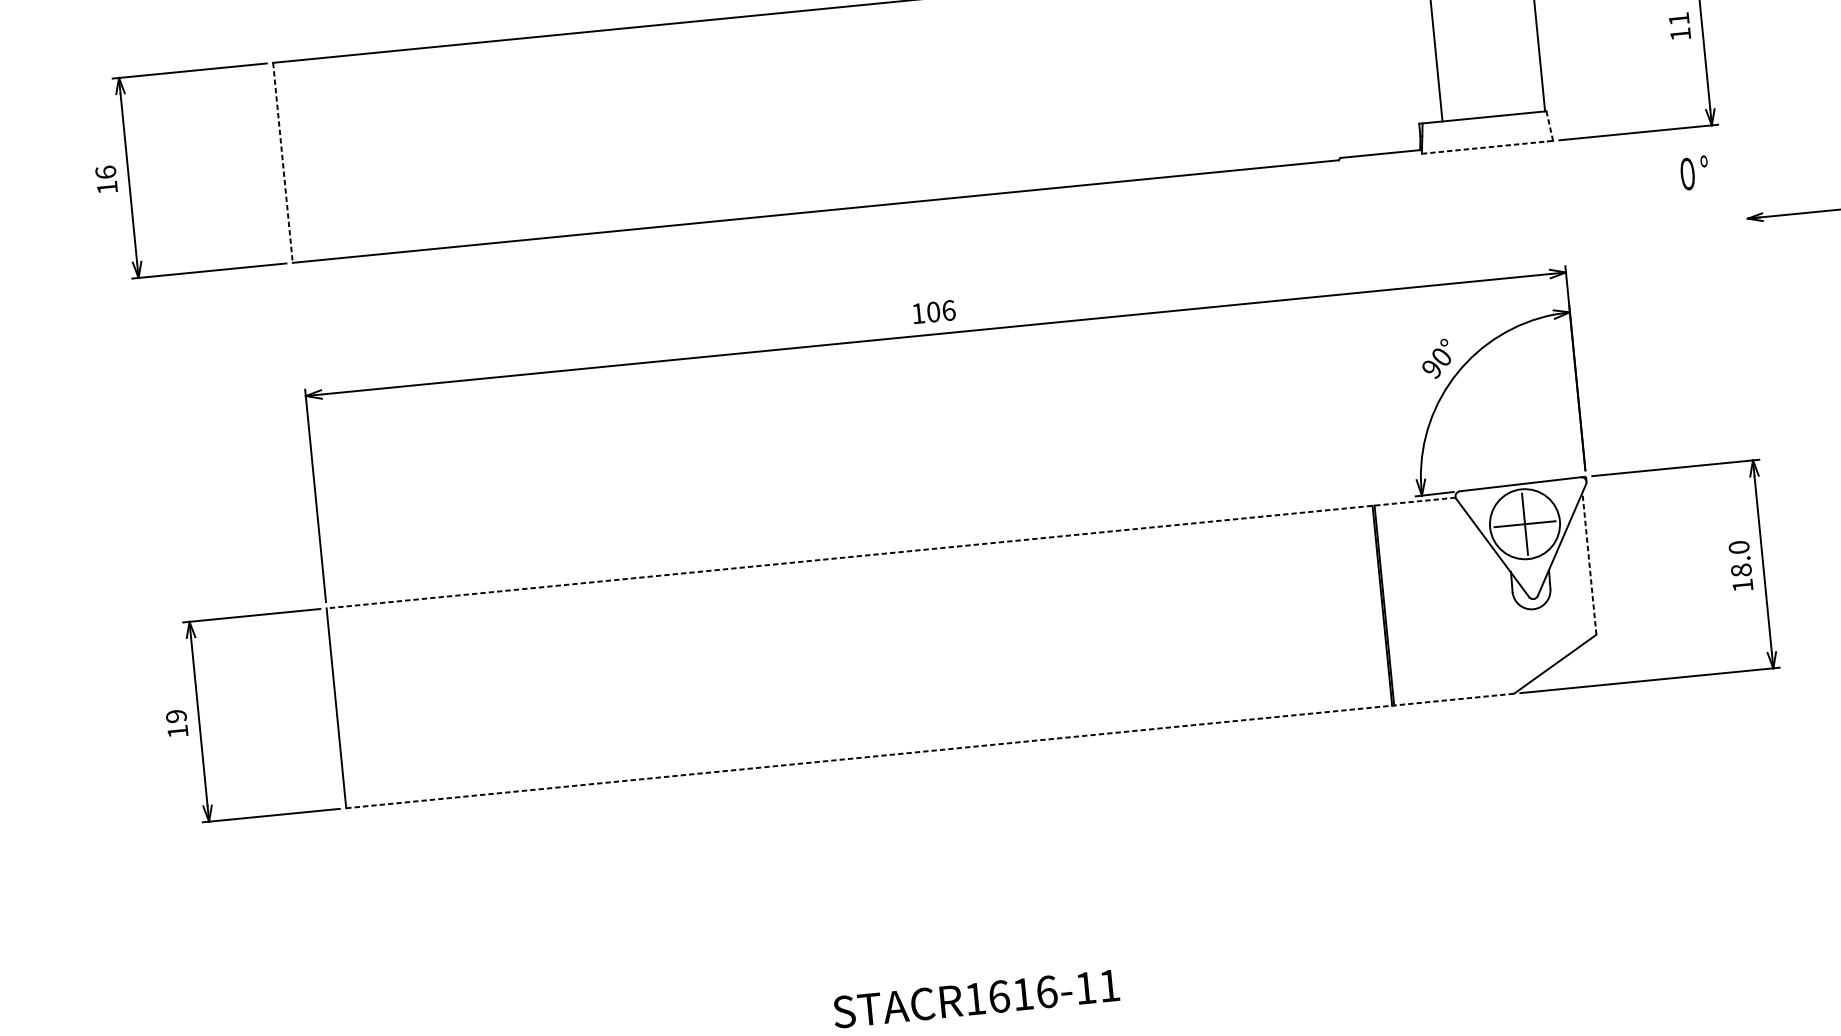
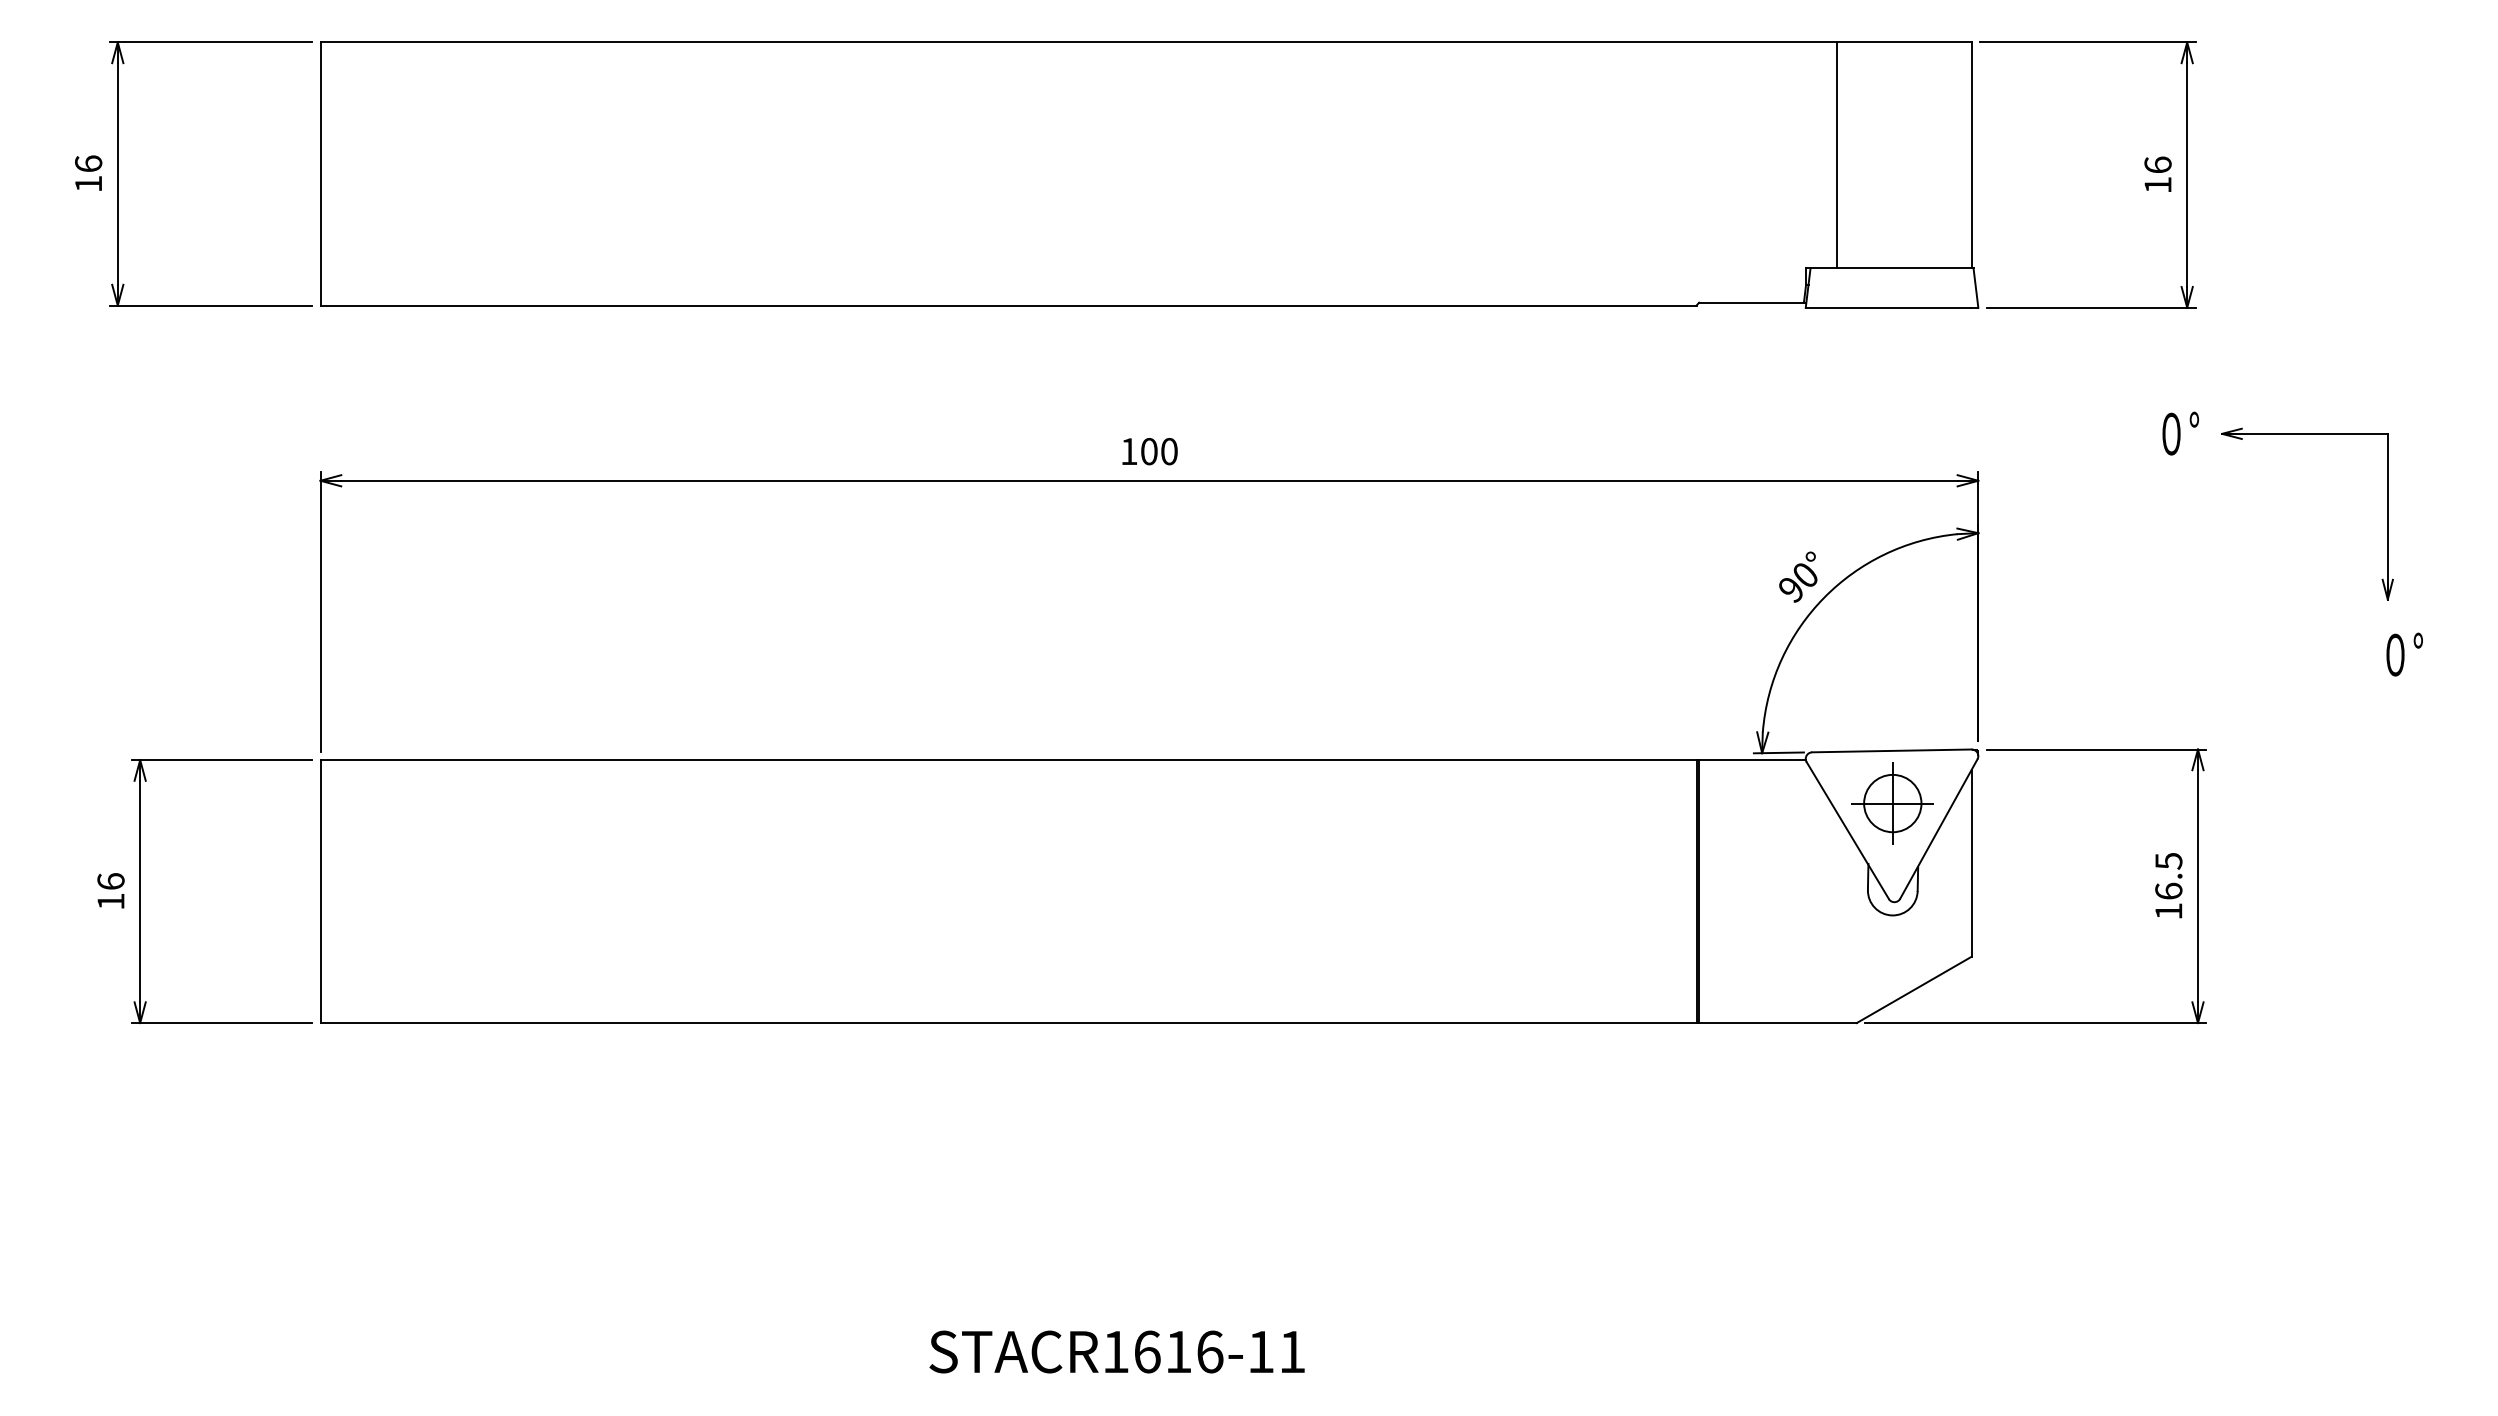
text: (1678, 18) -> (2157, 164), 11 -> 16
line: (1549, 125) -> (1975, 287), dashed -> solid
line: (1484, 147) -> (1888, 307), dashed -> solid
line: (282, 163) -> (320, 174), dashed -> solid
text: (1694, 172) -> (2180, 433), moved
text: (948, 310) -> (1169, 451), 106 -> 100
circle: (1524, 524) -> (1892, 803), size x0.62
line: (891, 553) -> (1063, 760), dashed -> solid
text: (1740, 559) -> (2168, 876), 18.0 -> 16.5
line: (1589, 563) -> (1971, 862), dashed -> solid
text: (176, 716) -> (110, 881), 19 -> 16
line: (930, 751) -> (1089, 1023), dashed -> solid

